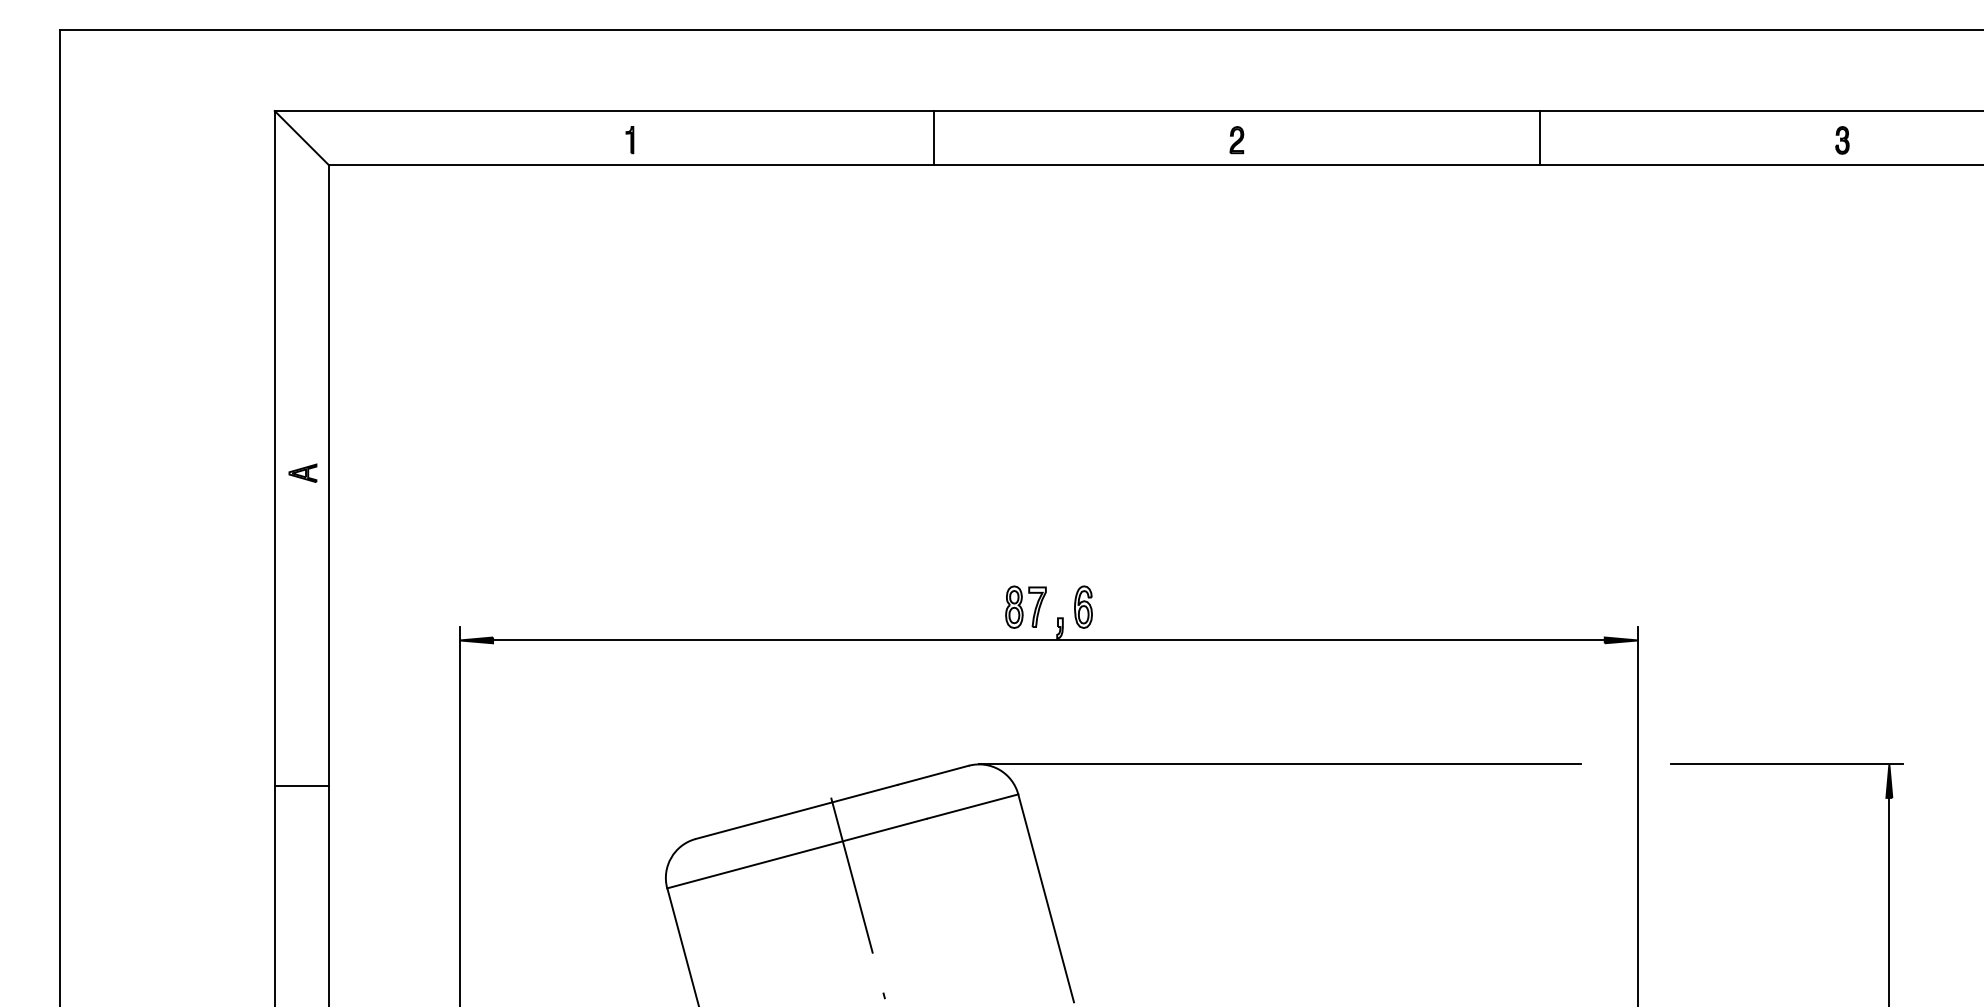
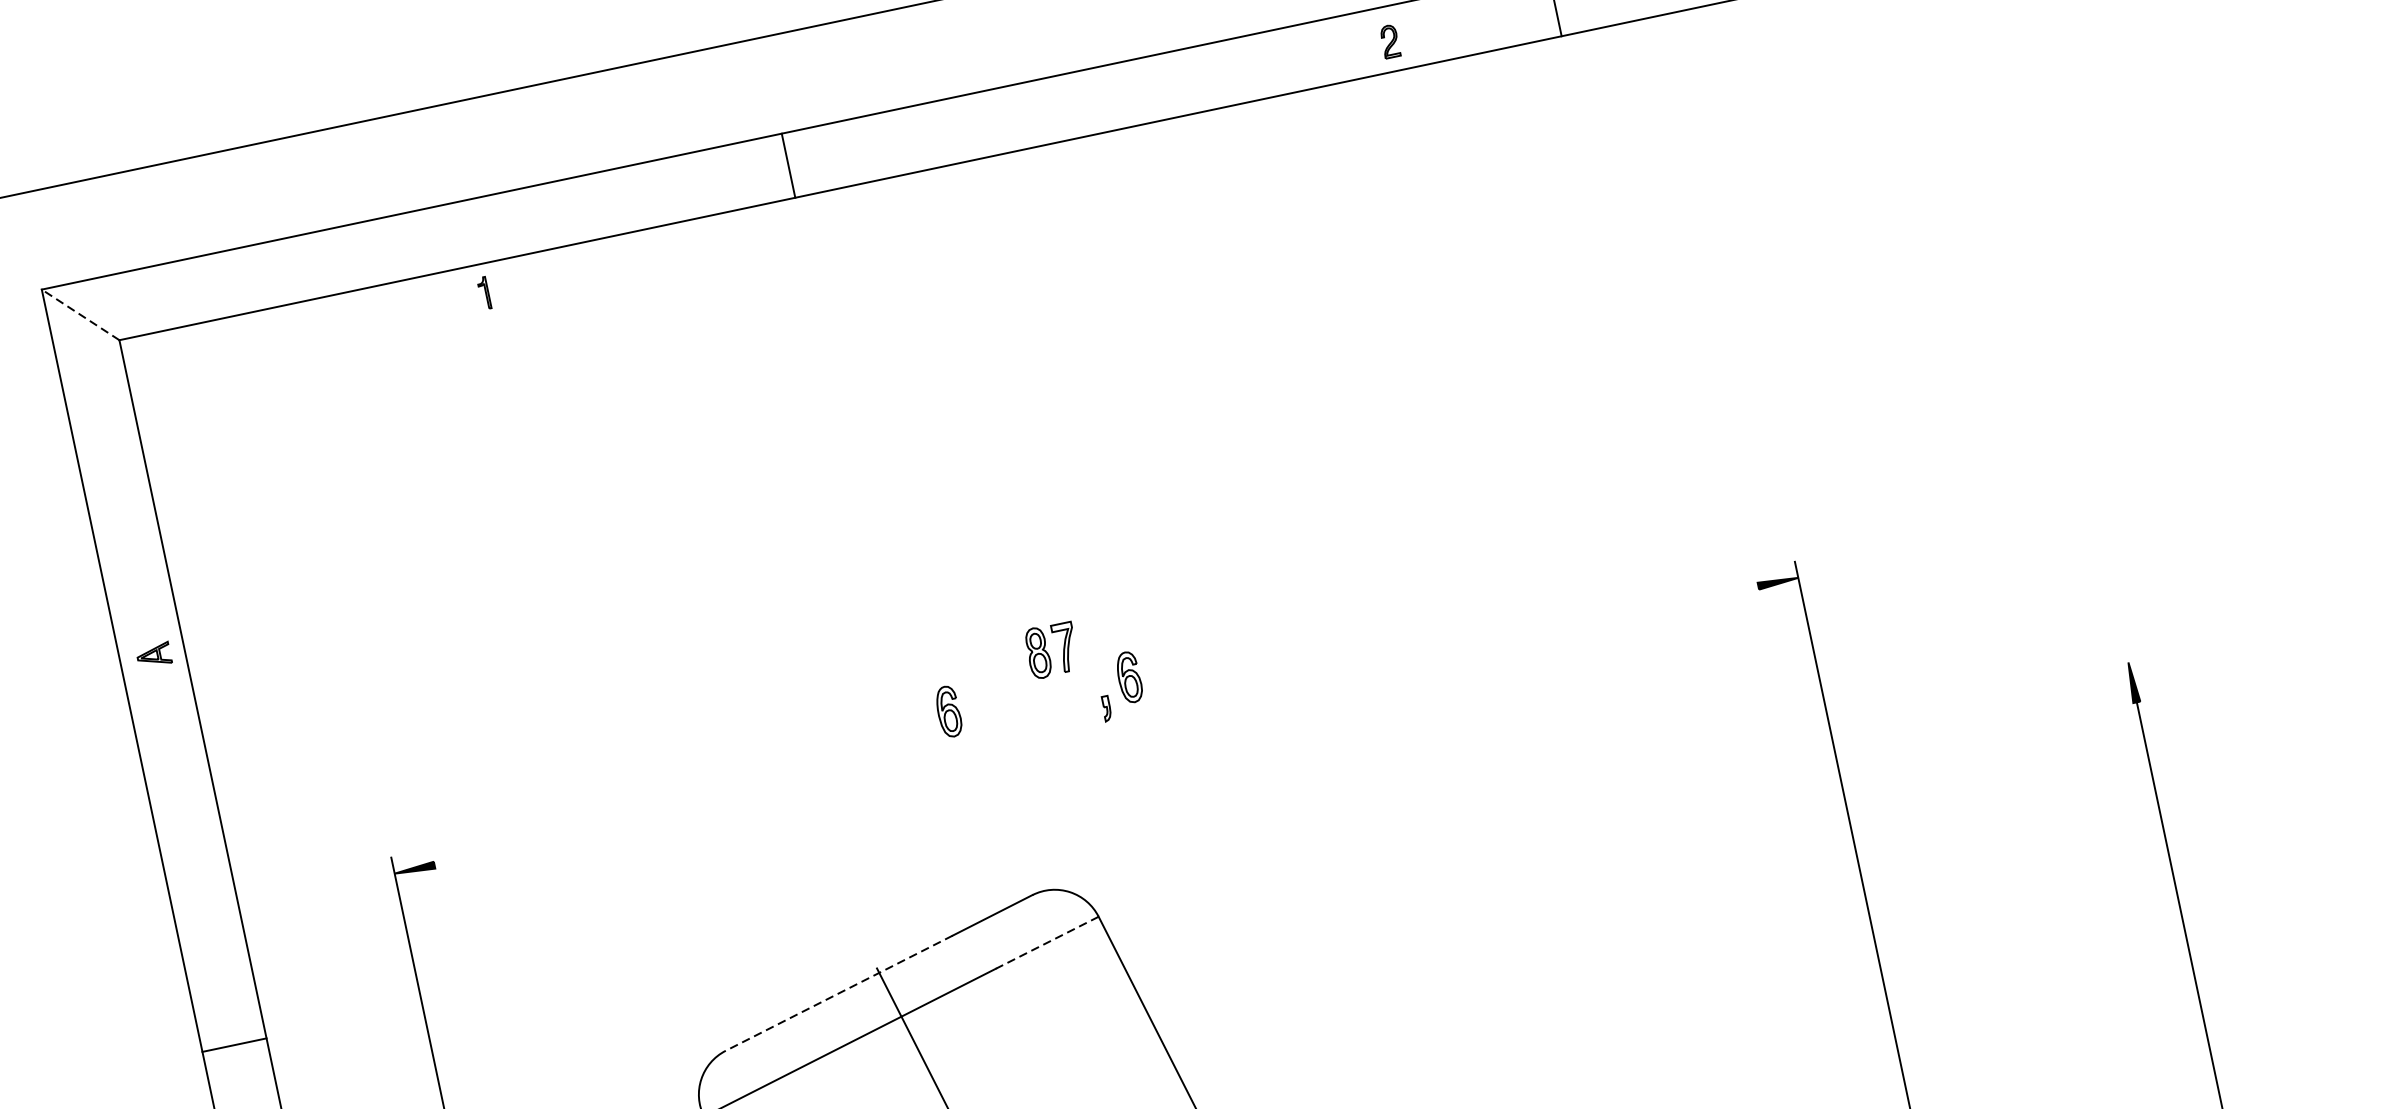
line: (301, 137) -> (80, 314), solid -> dashed
line: (934, 137) -> (788, 165), moved
part: (629, 140) -> (483, 293), moved
part: (1236, 140) -> (1389, 42), moved
part: (302, 472) -> (153, 654), moved
part: (932, 603) -> (948, 710), added
part: (1025, 606) -> (1051, 649), moved
line: (1048, 640) -> (1096, 725), removed
line: (1280, 764) -> (1403, 815), removed
line: (1786, 764) -> (2005, 688), removed
line: (301, 786) -> (234, 1045), moved
line: (972, 806) -> (1047, 942), solid -> dashed
line: (796, 812) -> (839, 993), solid -> dashed

